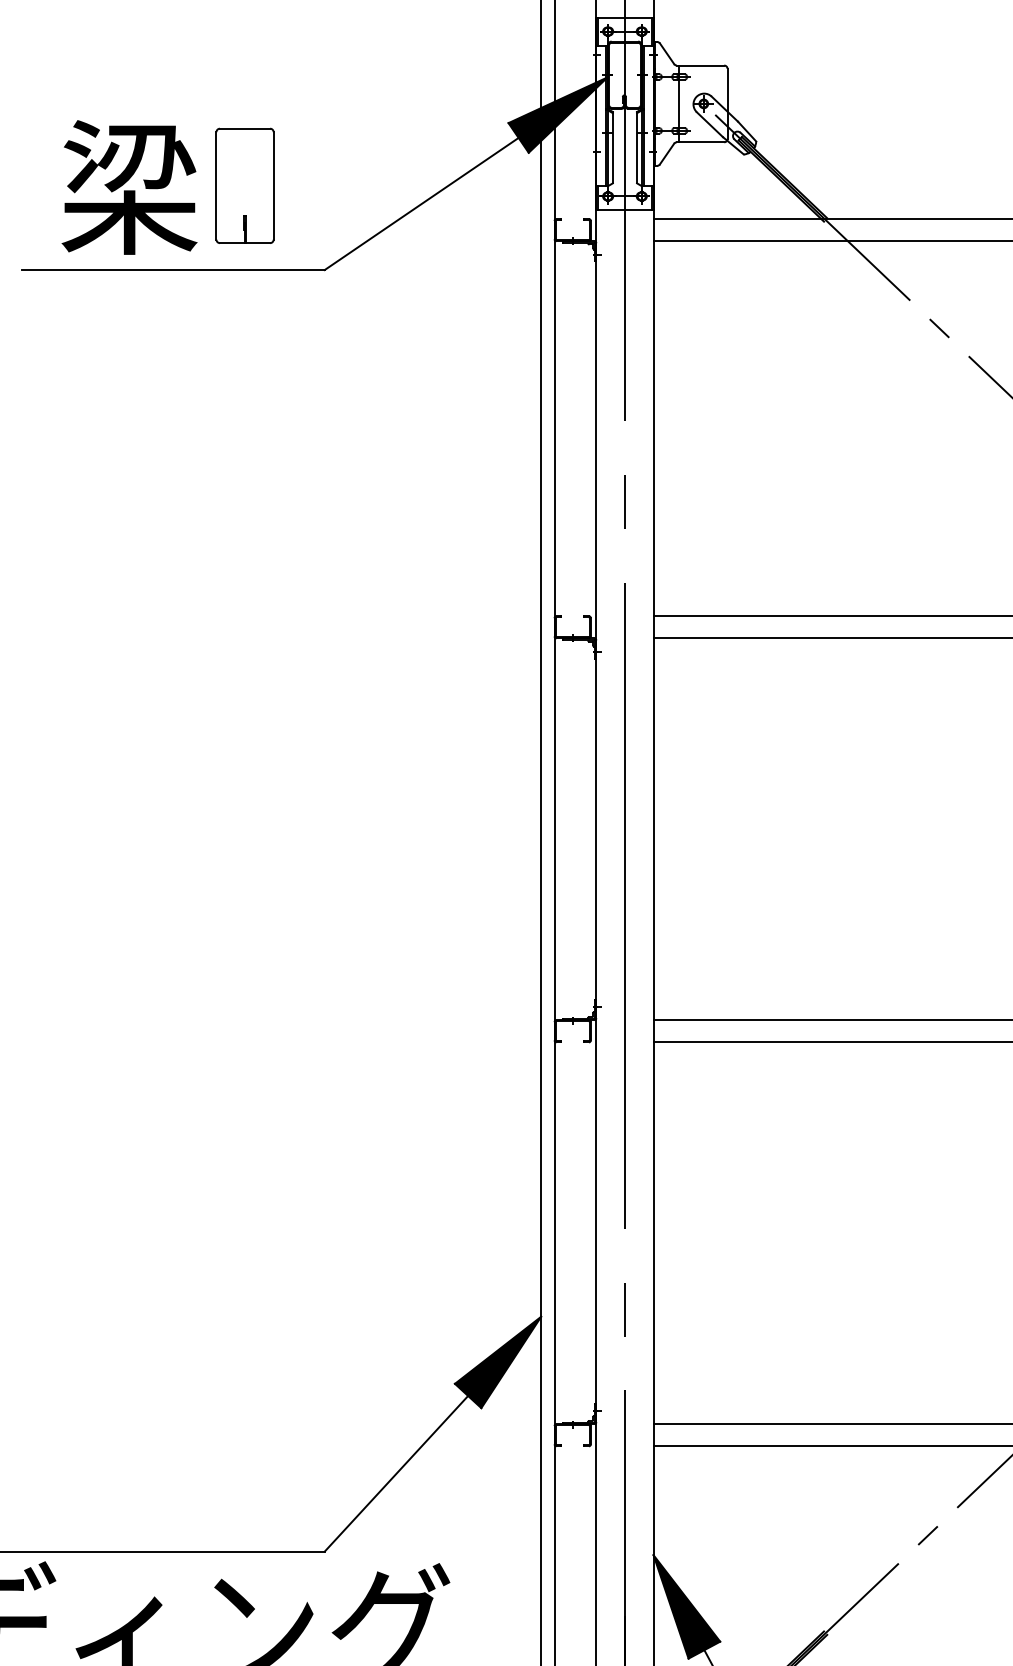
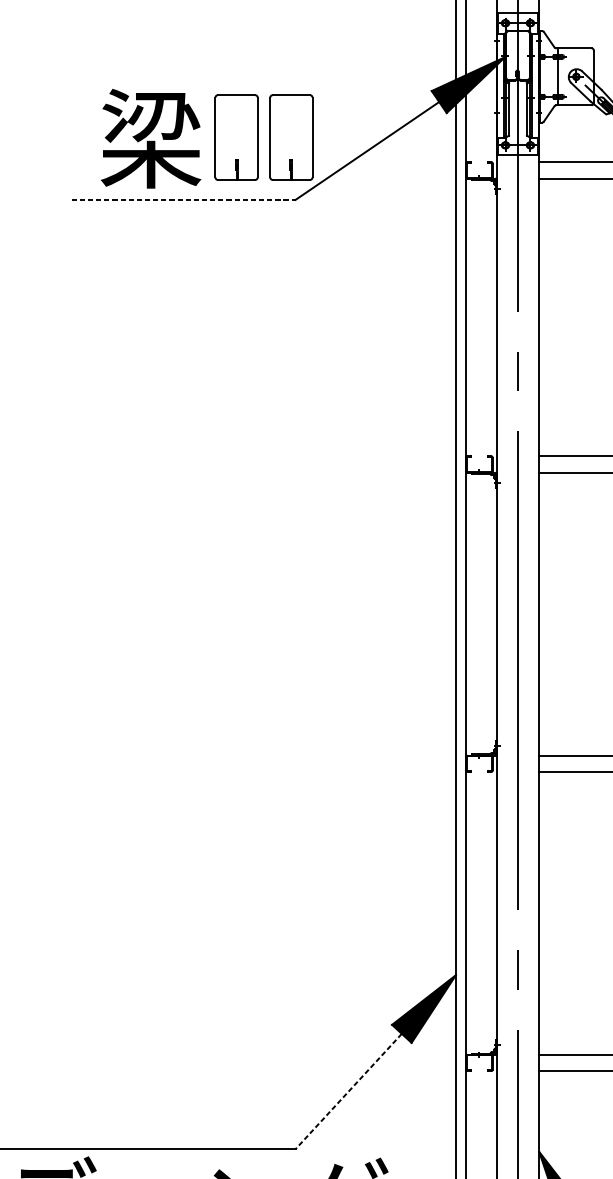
part: (318, 185) -> (290, 137), added
line: (174, 270) -> (184, 200), solid -> dashed
line: (396, 1473) -> (348, 1091), solid -> dashed

